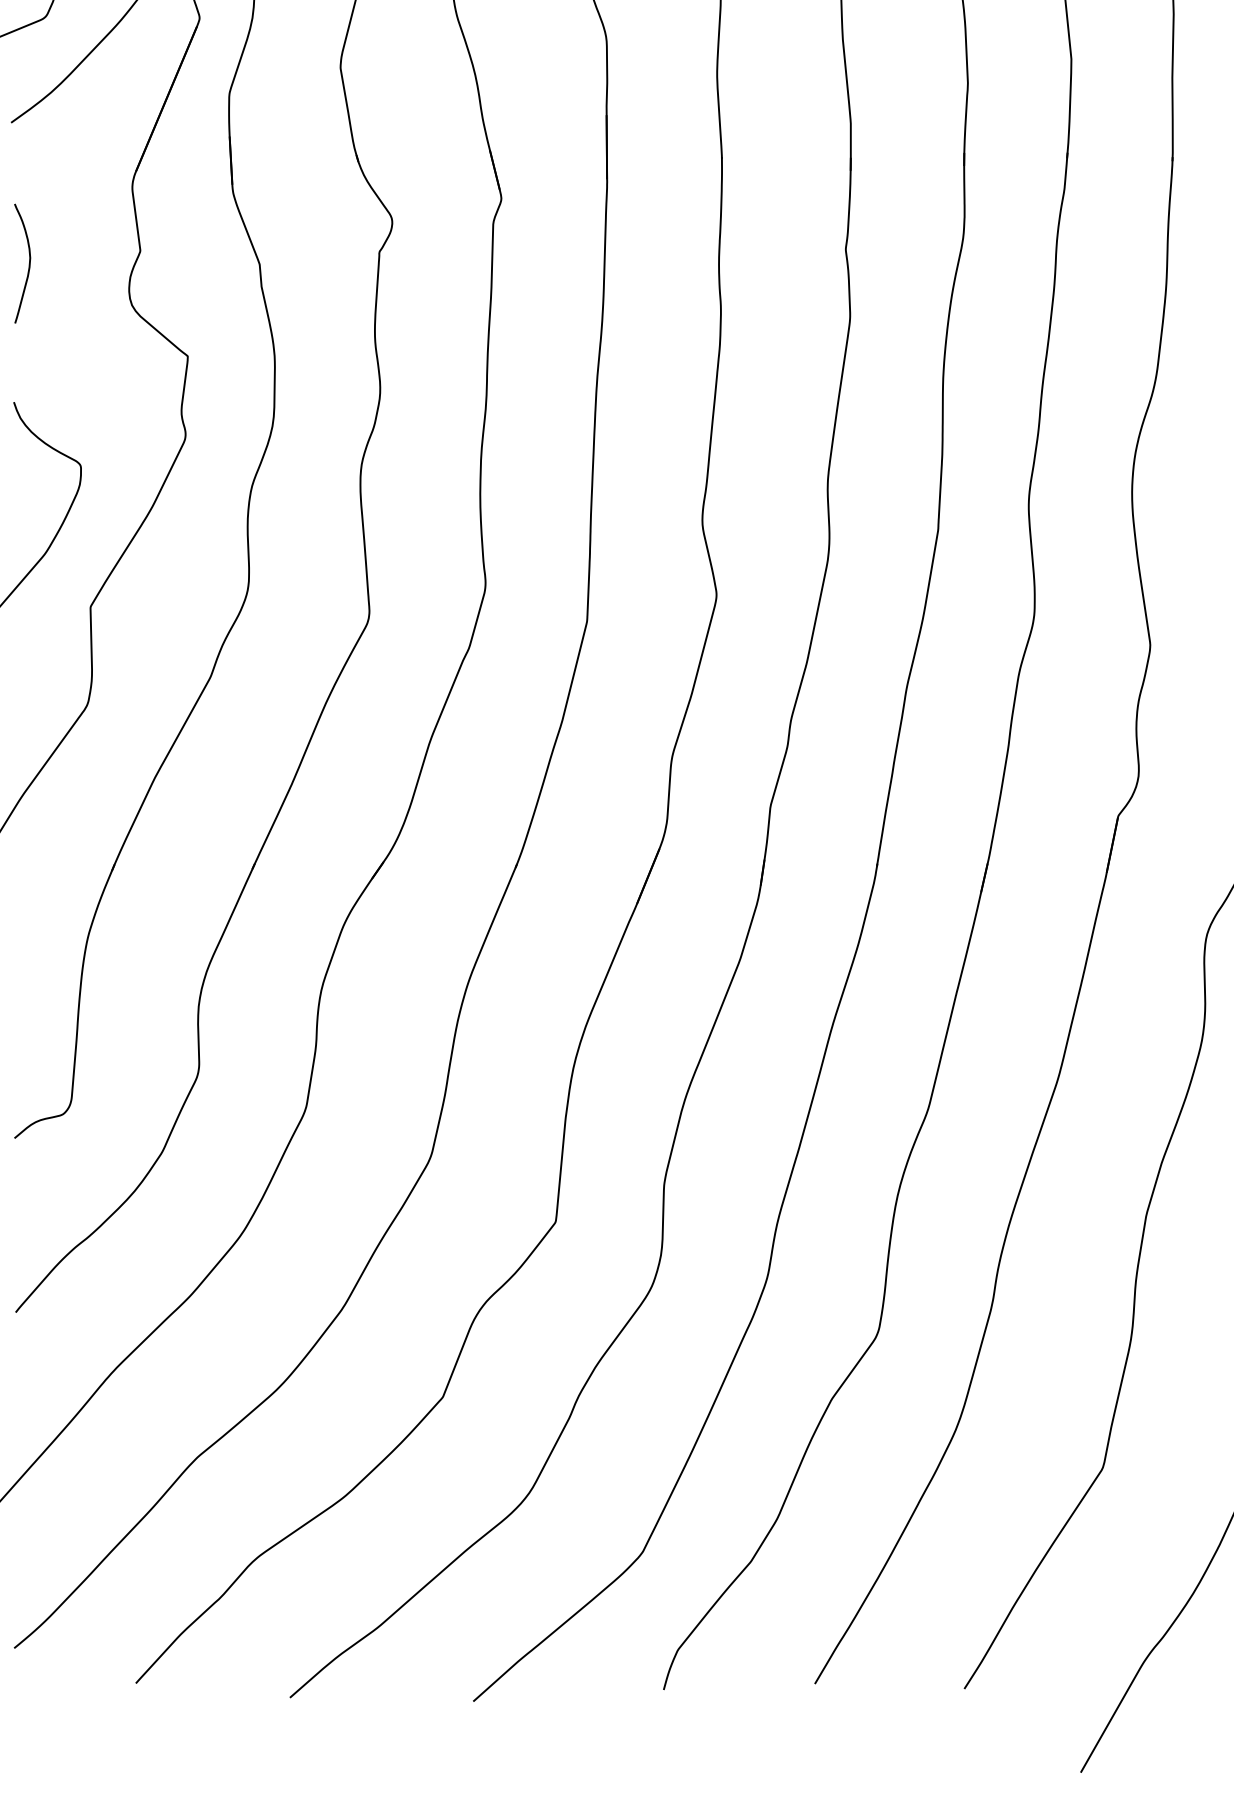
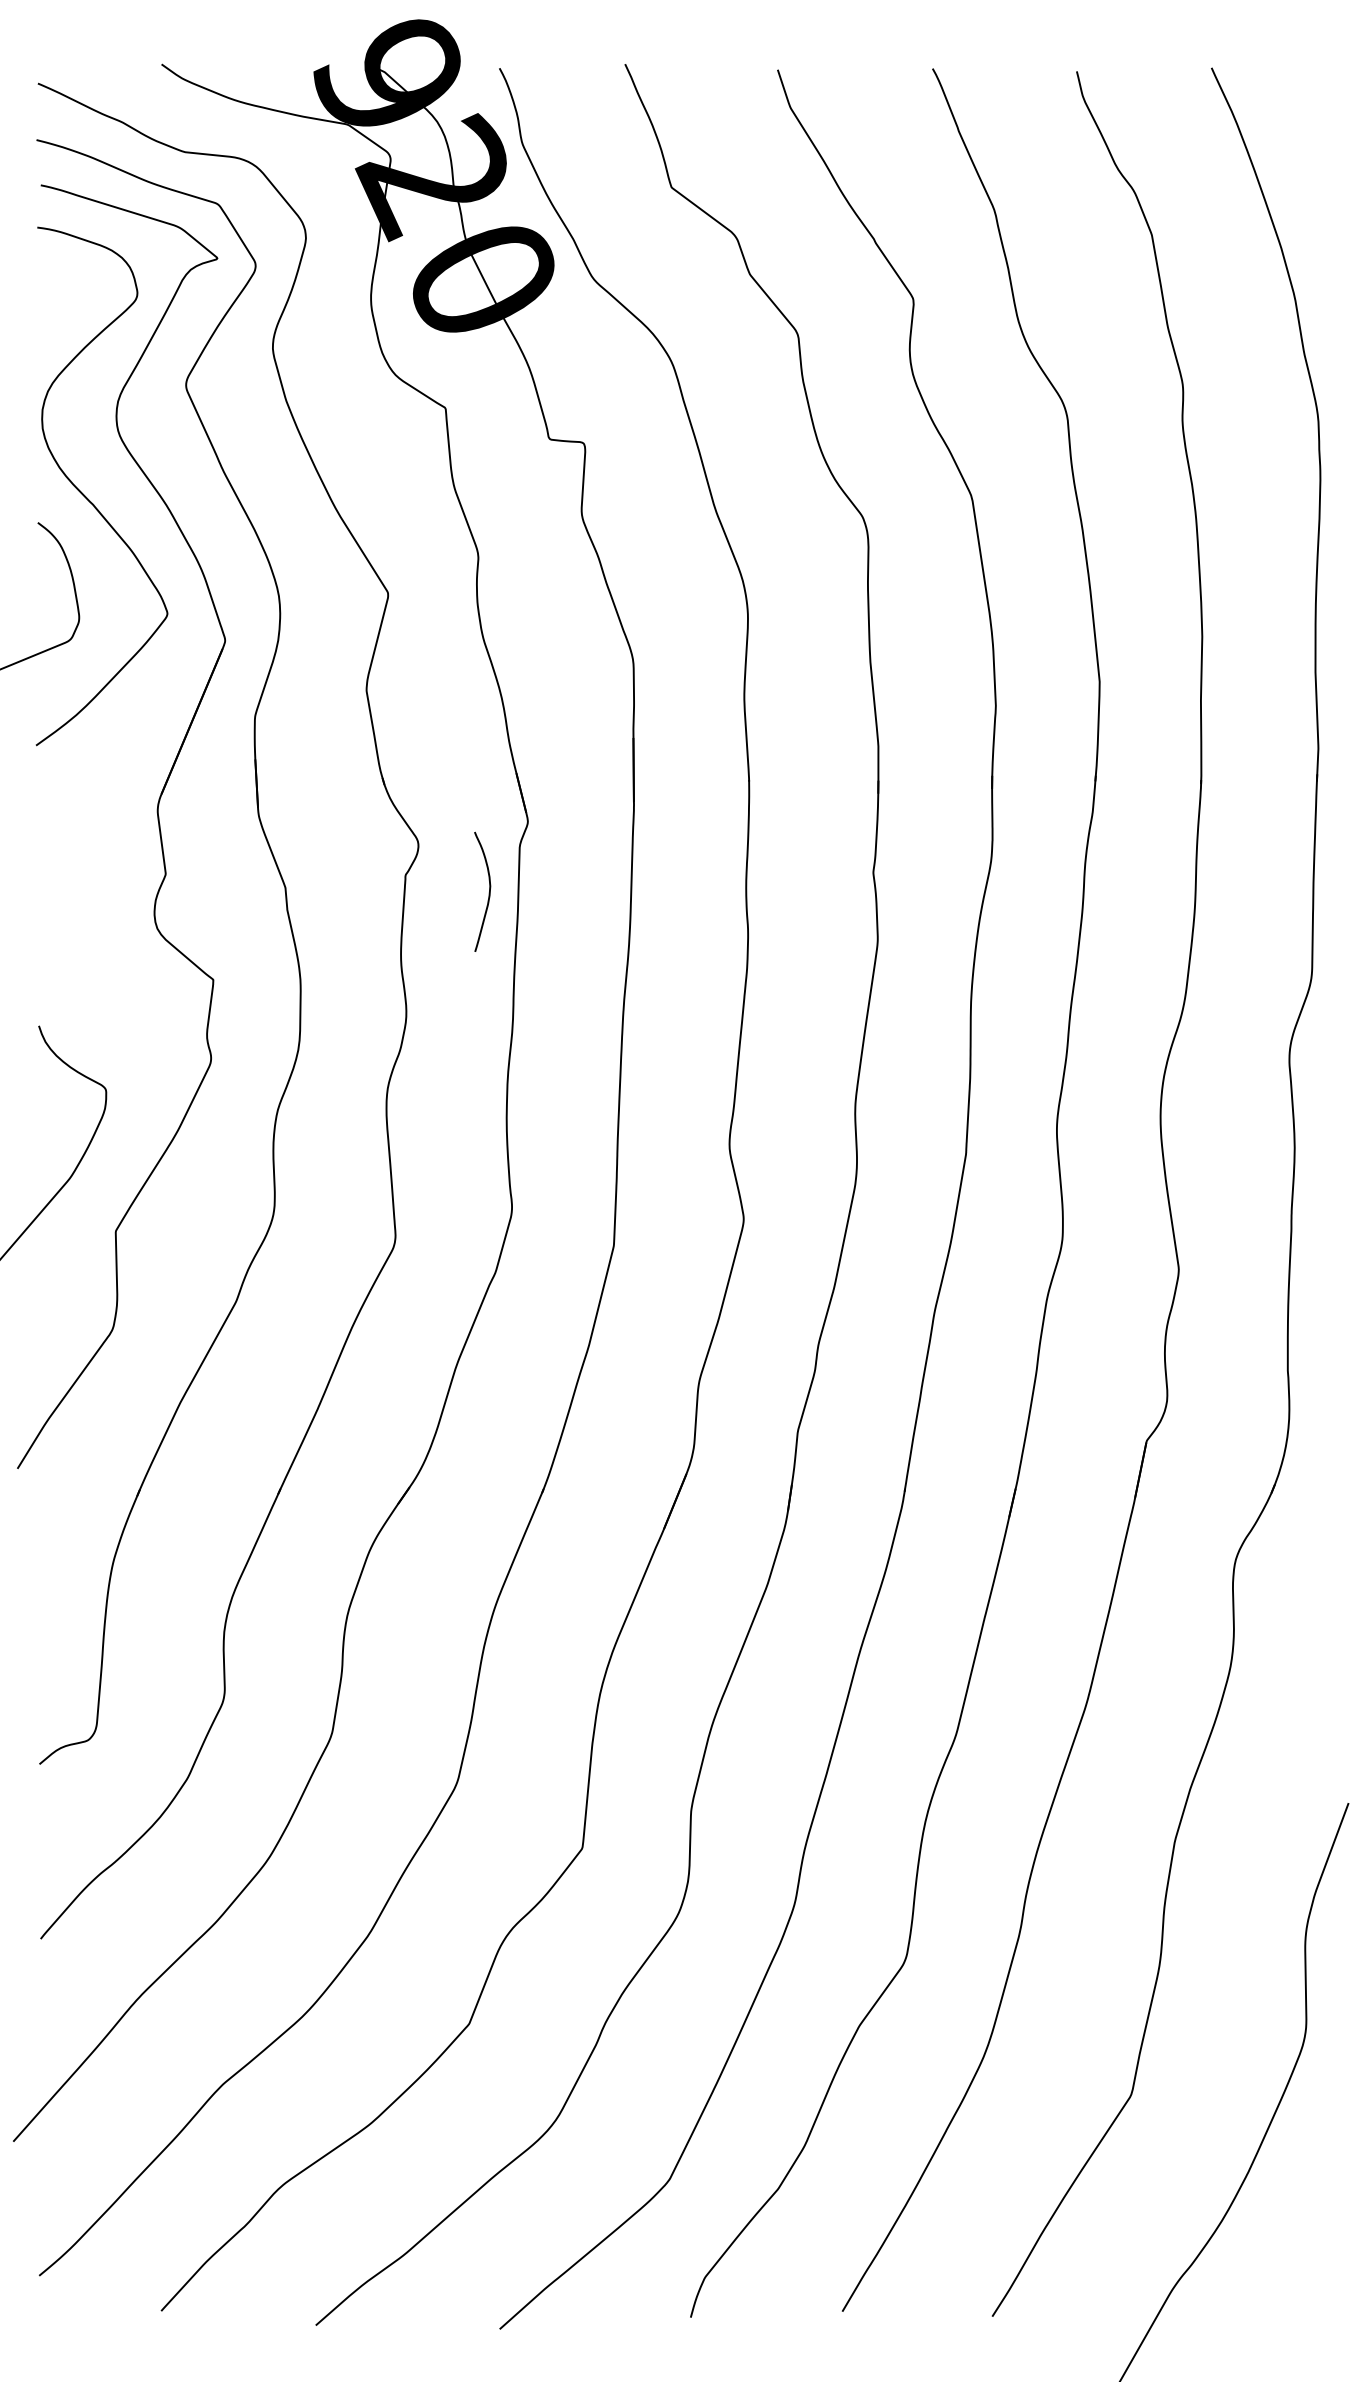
curve: (28, 264) -> (488, 892), moved

